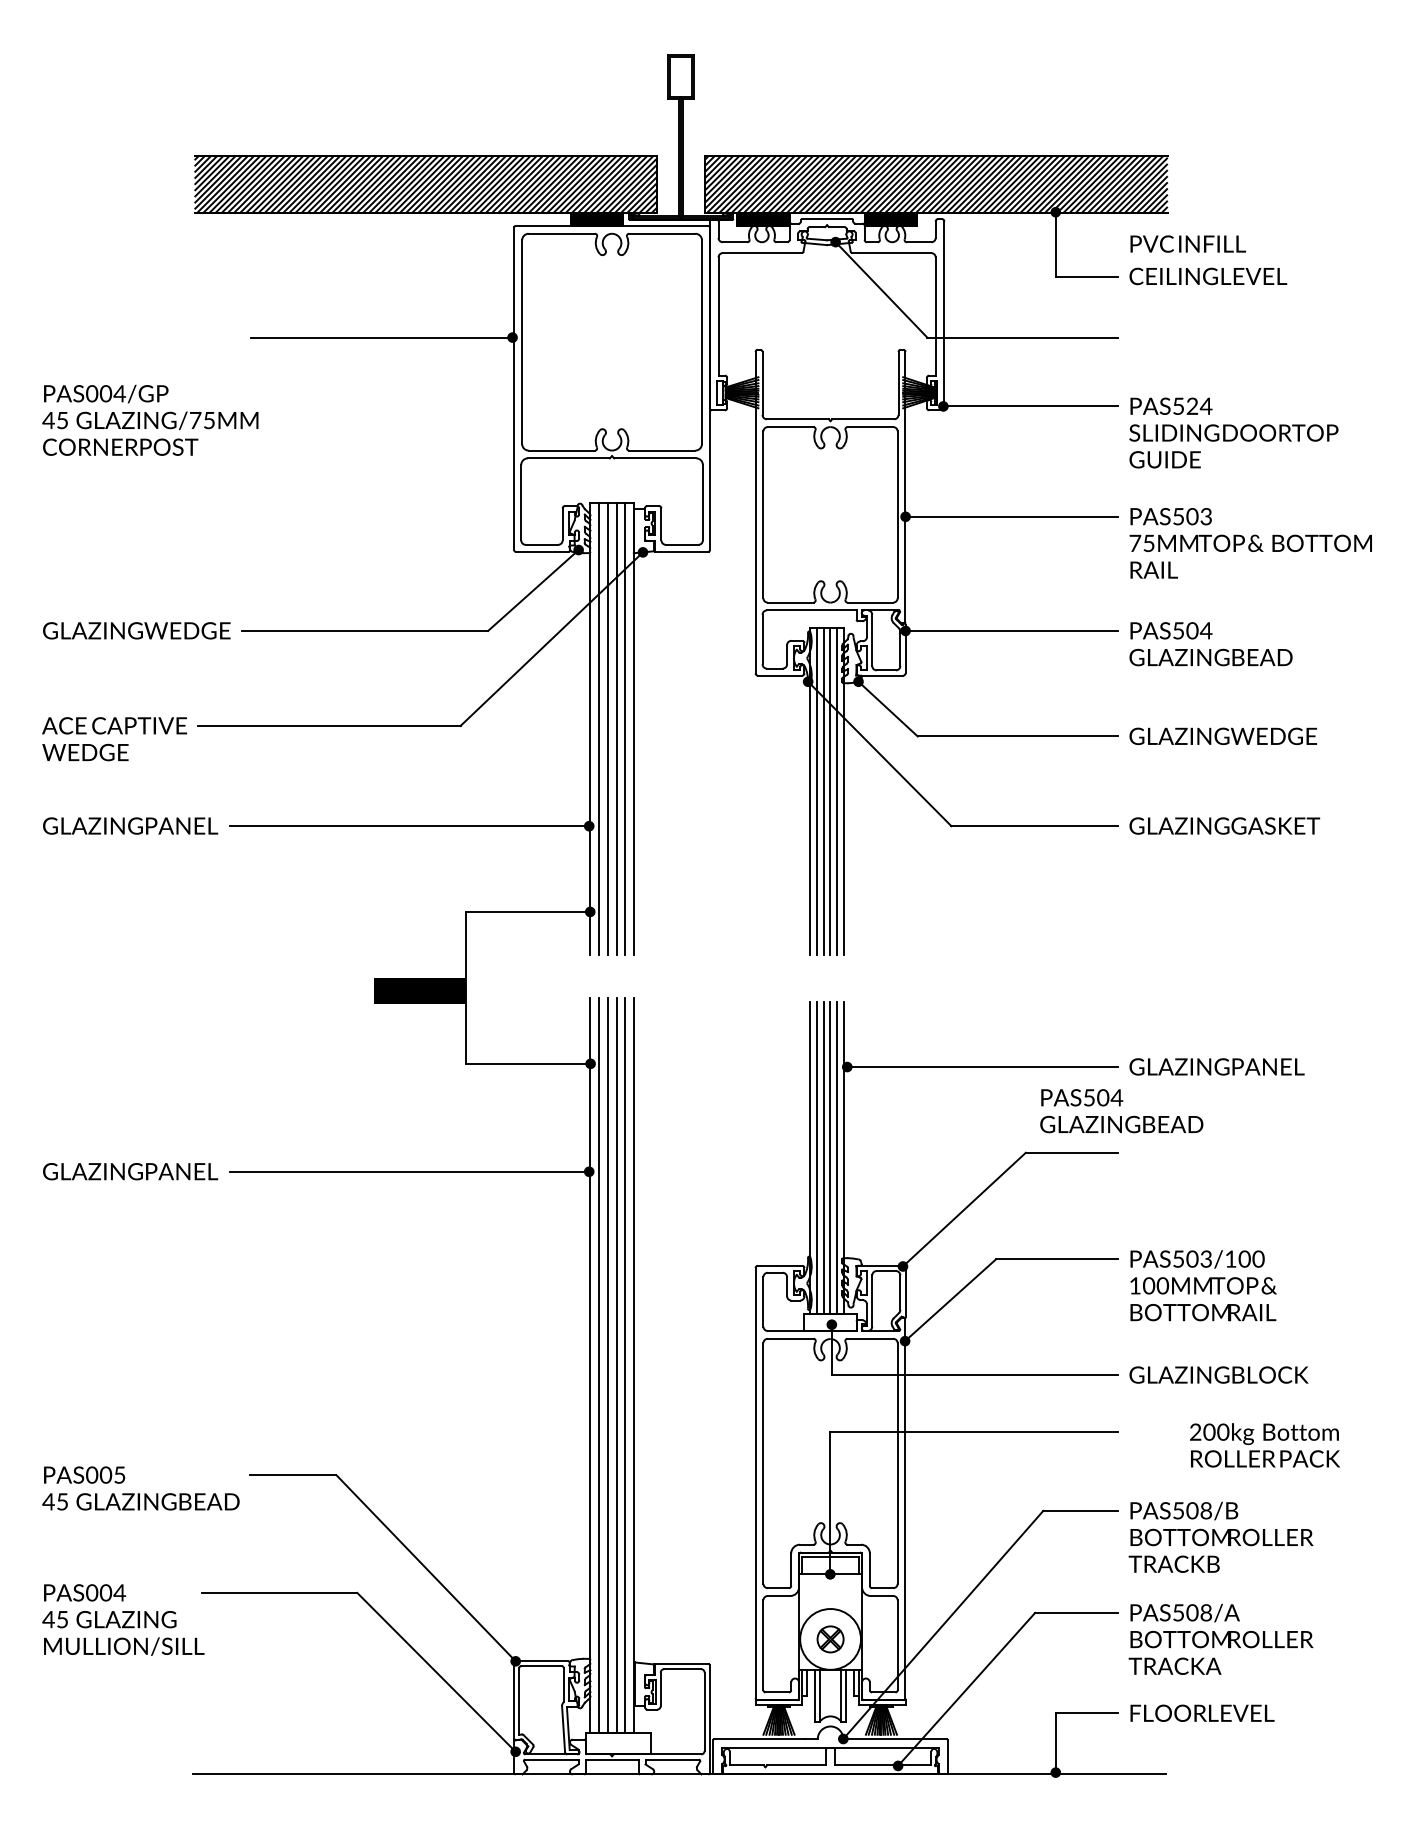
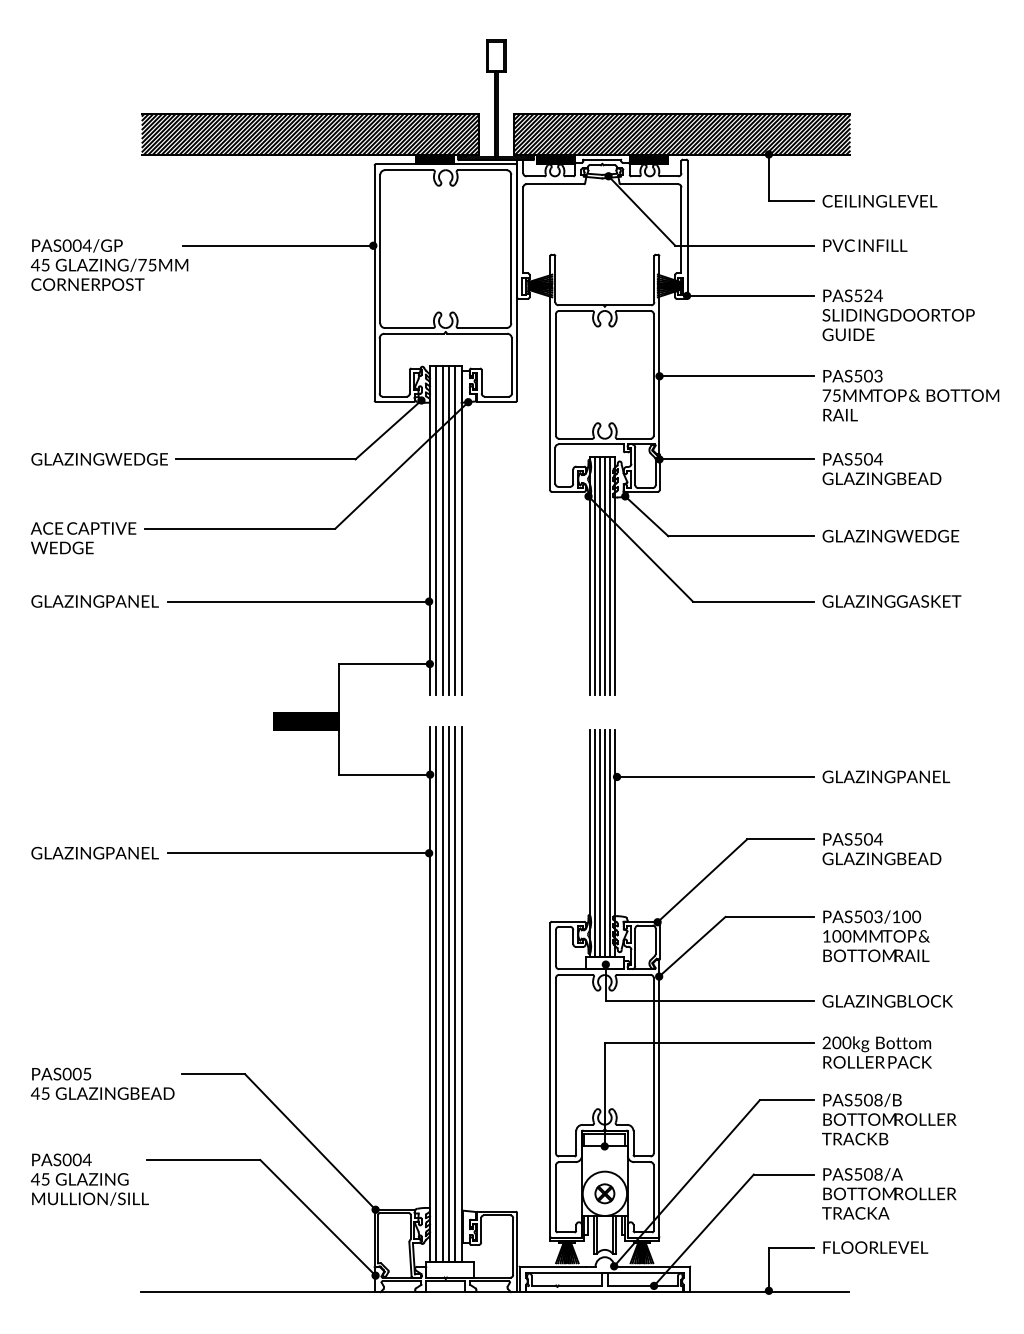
text: (1188, 243) -> (865, 245), moved
text: (150, 419) -> (109, 264), moved
text: (1121, 1111) -> (881, 849), moved
text: (1263, 1445) -> (876, 1052), moved

